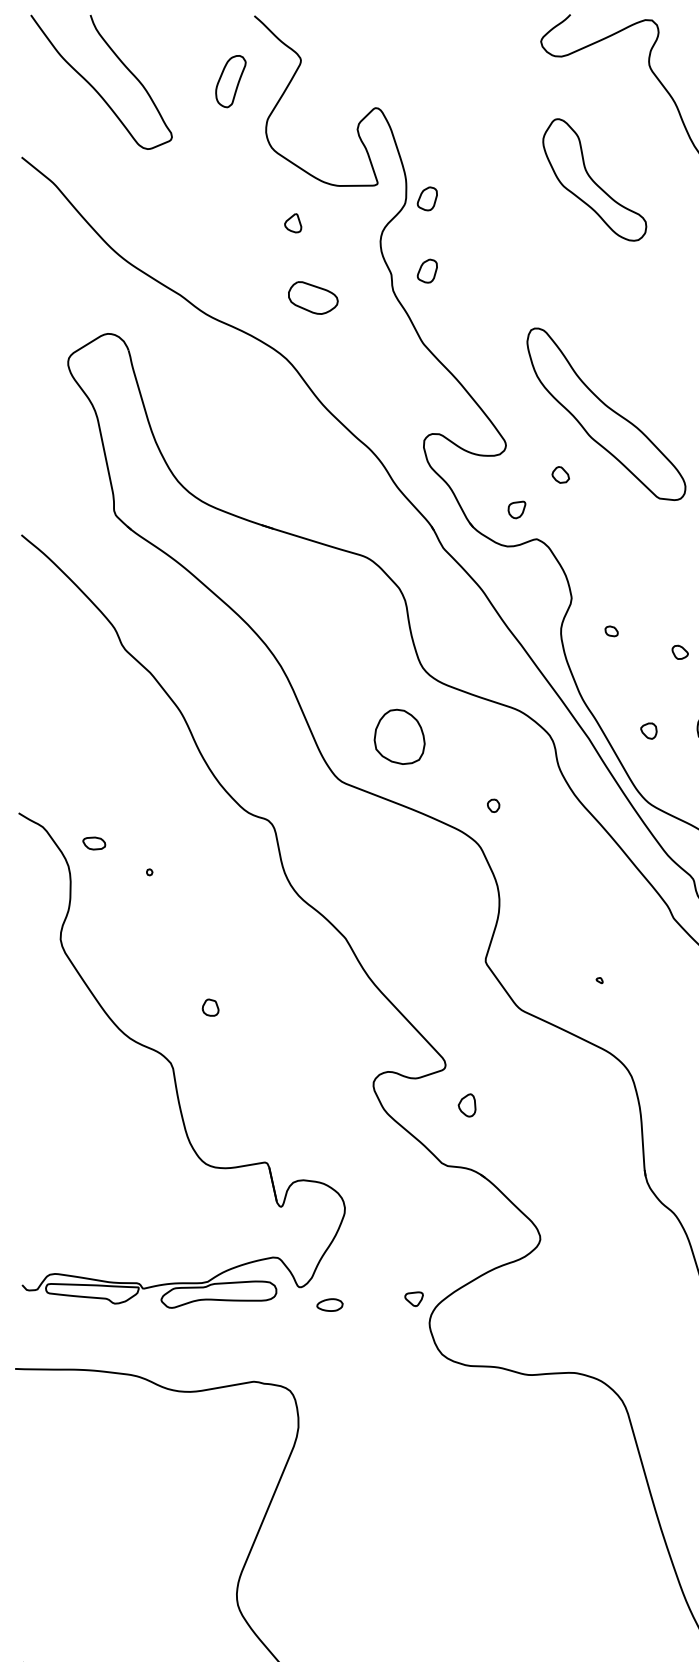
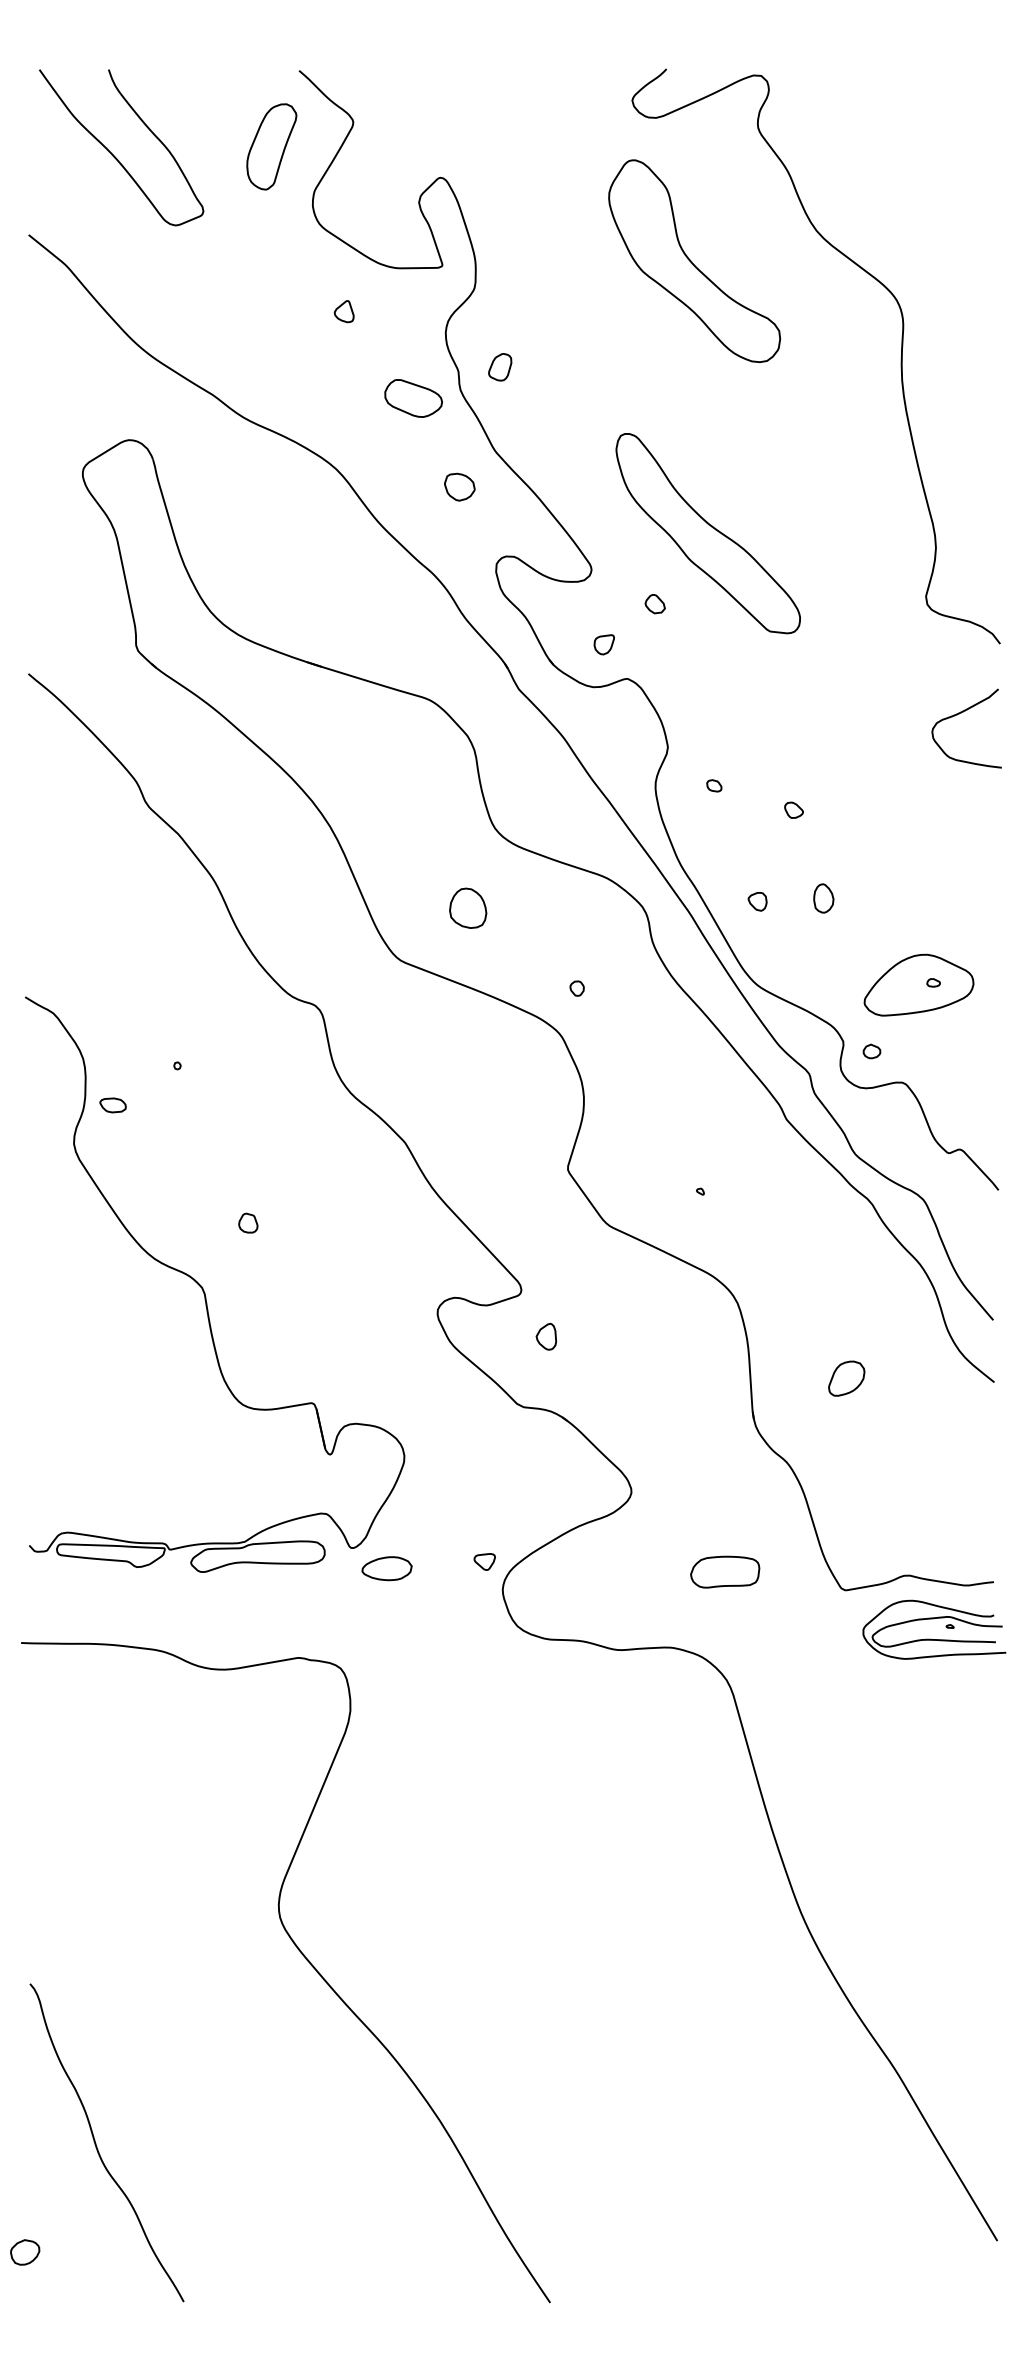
part: (230, 81) -> (271, 146), size x1.43
part: (594, 180) -> (694, 261), size x1.43
part: (427, 199) -> (500, 283), removed
part: (313, 298) -> (413, 398), moved
part: (392, 373) -> (459, 486), added
part: (400, 736) -> (468, 907), size x0.62
part: (93, 843) -> (112, 1105), moved
part: (329, 1304) -> (386, 1568), size x1.67
part: (621, 1307) -> (725, 1571), added

